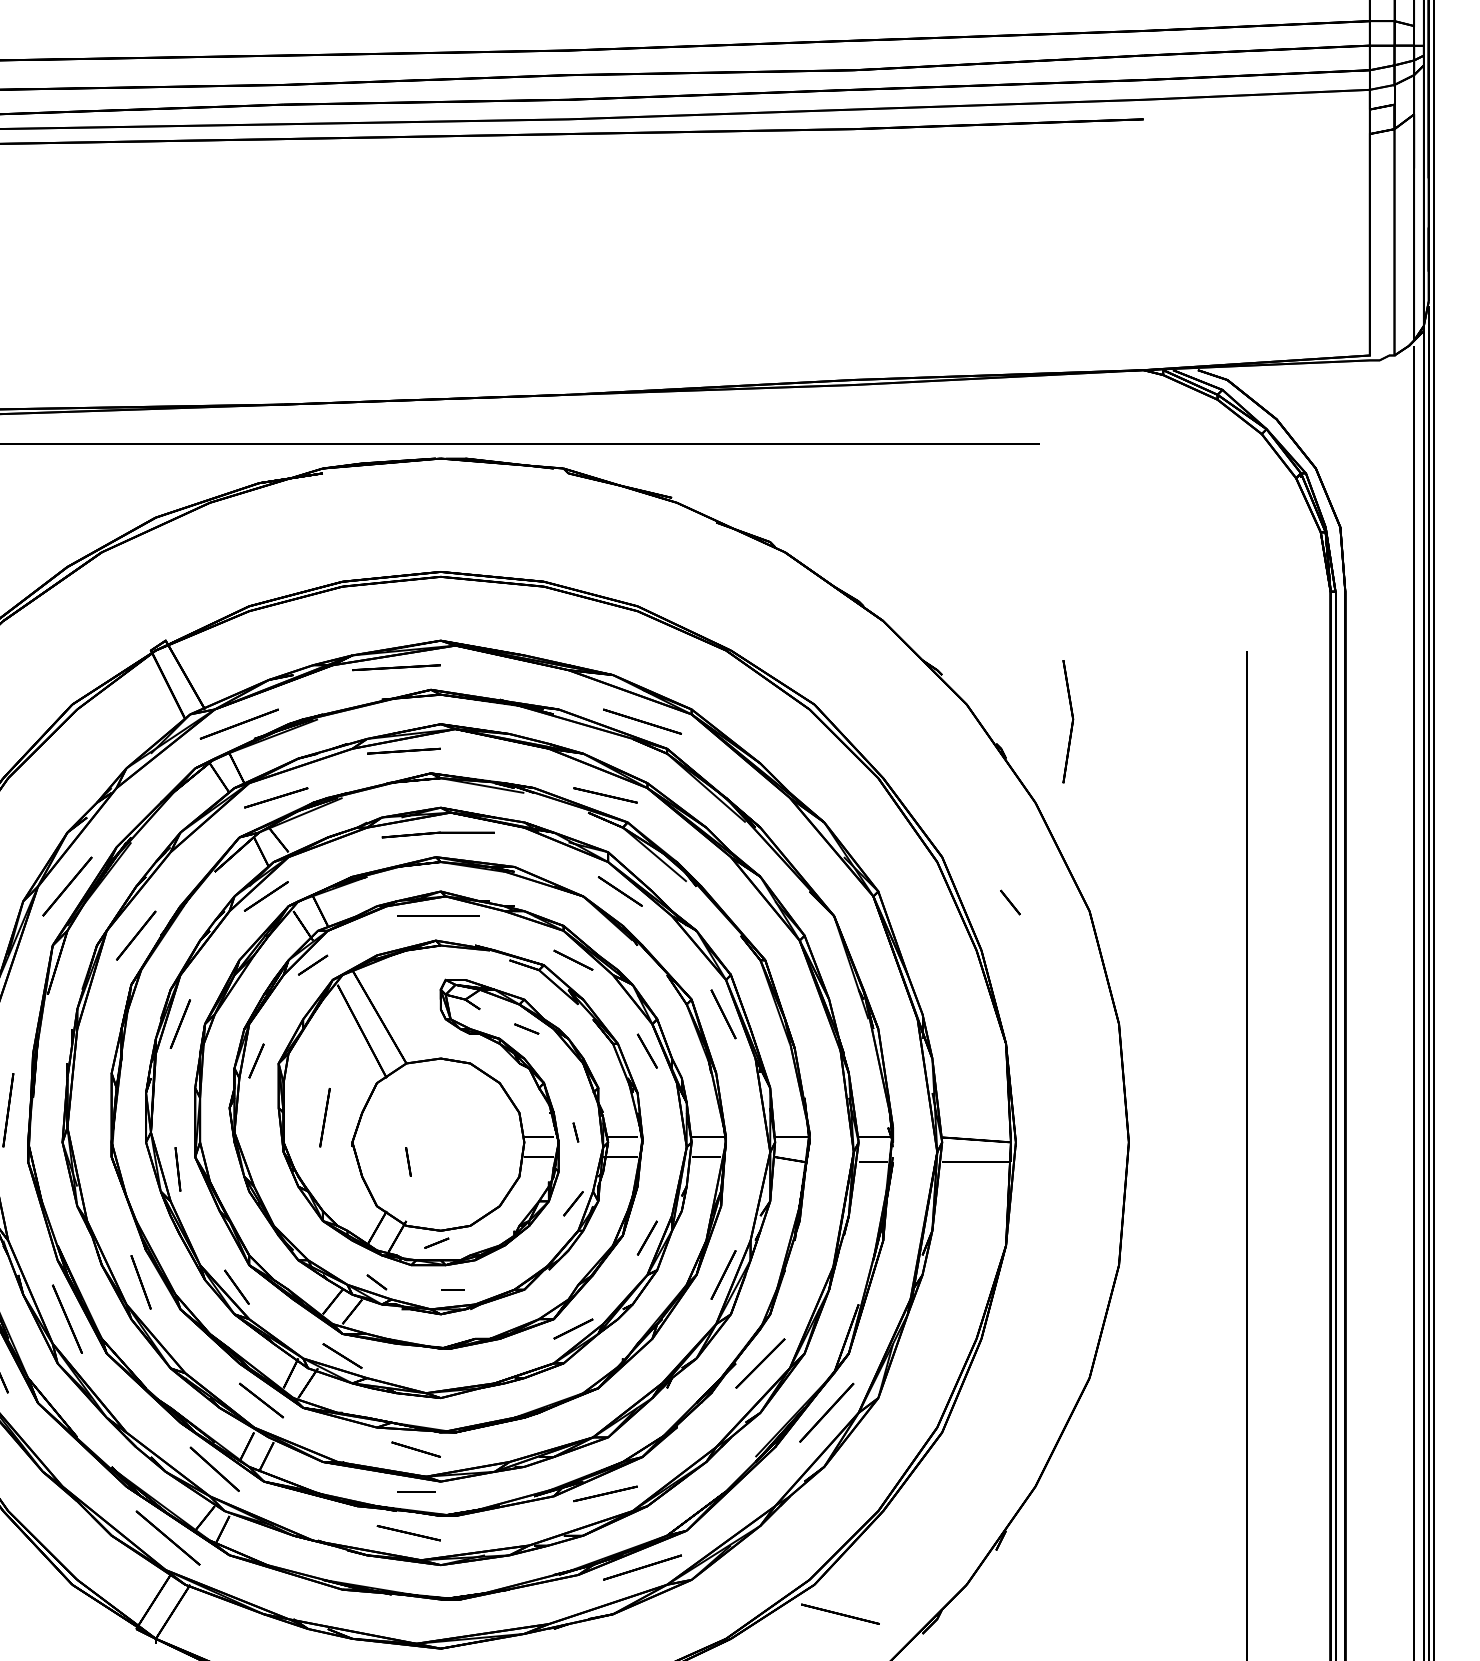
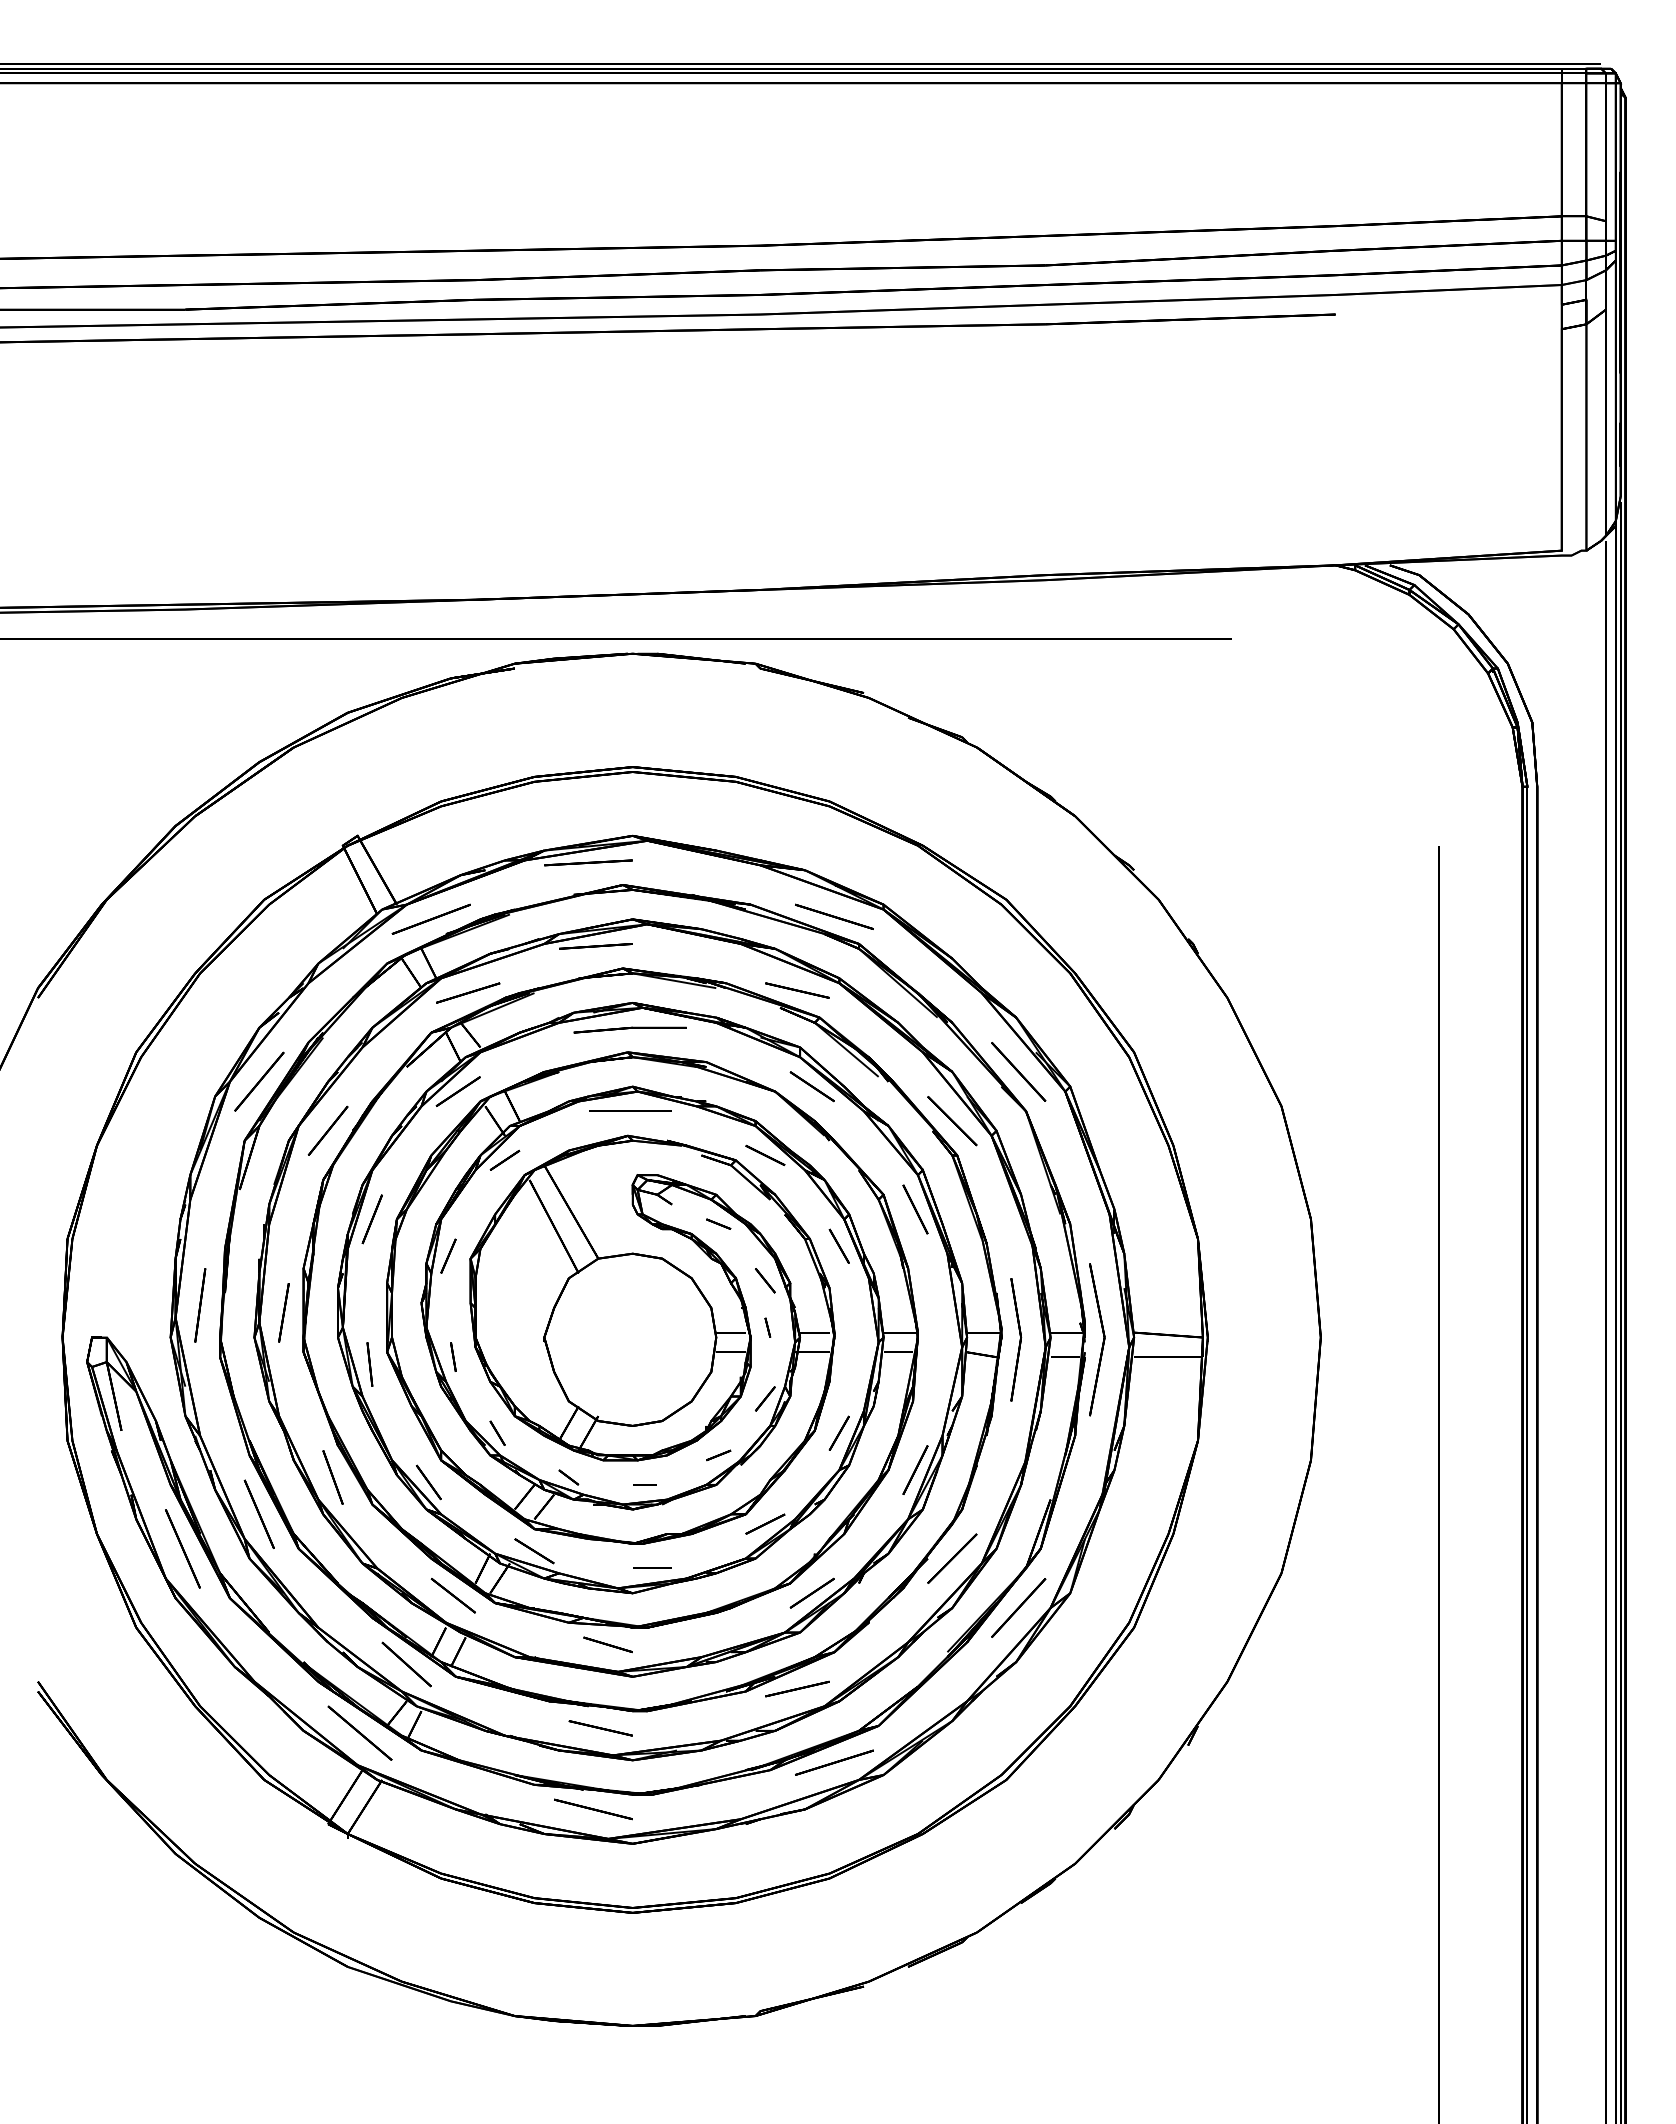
part: (1068, 721) -> (1016, 1339), moved
line: (826, 876) -> (1018, 1071), added
line: (1010, 902) -> (765, 1280), moved
line: (760, 926) -> (952, 1121), added
line: (324, 1117) -> (283, 1312), moved
part: (905, 1144) -> (1097, 1339), added
line: (408, 1161) -> (453, 1356), moved
line: (305, 1237) -> (497, 1432), added
line: (436, 1243) -> (718, 1455), moved
line: (619, 1397) -> (811, 1592), added
line: (416, 1491) -> (652, 1567), moved
line: (840, 1614) -> (593, 1809), moved

